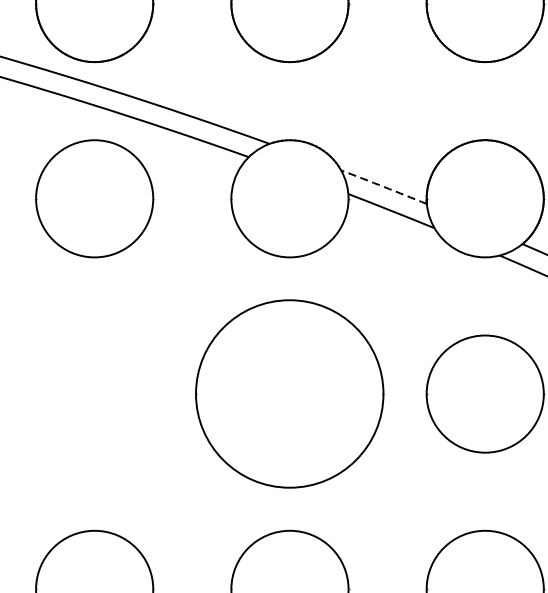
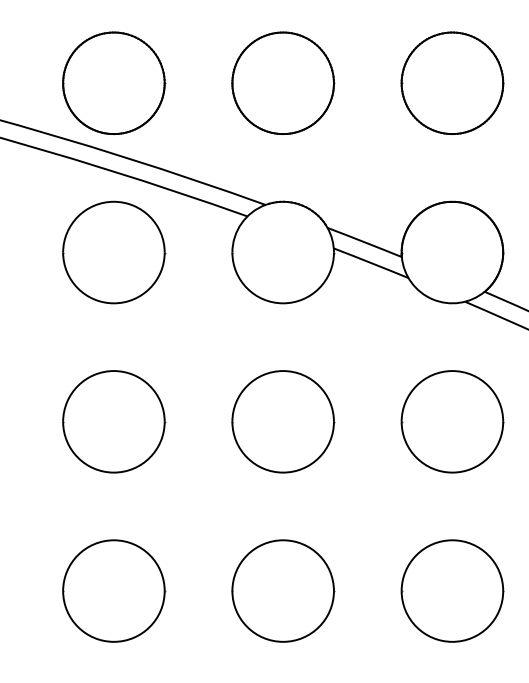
arc: (383, 187) -> (364, 242), dashed -> solid
part: (95, 393) -> (114, 421), added
part: (290, 393) -> (283, 421), size x0.62

